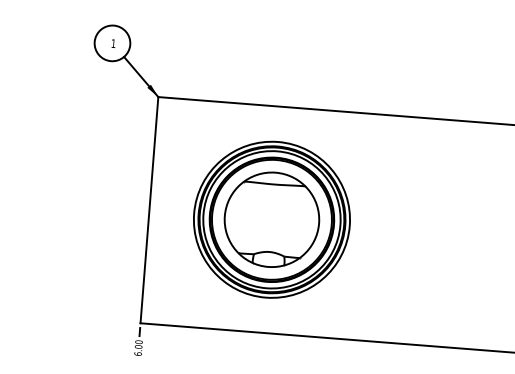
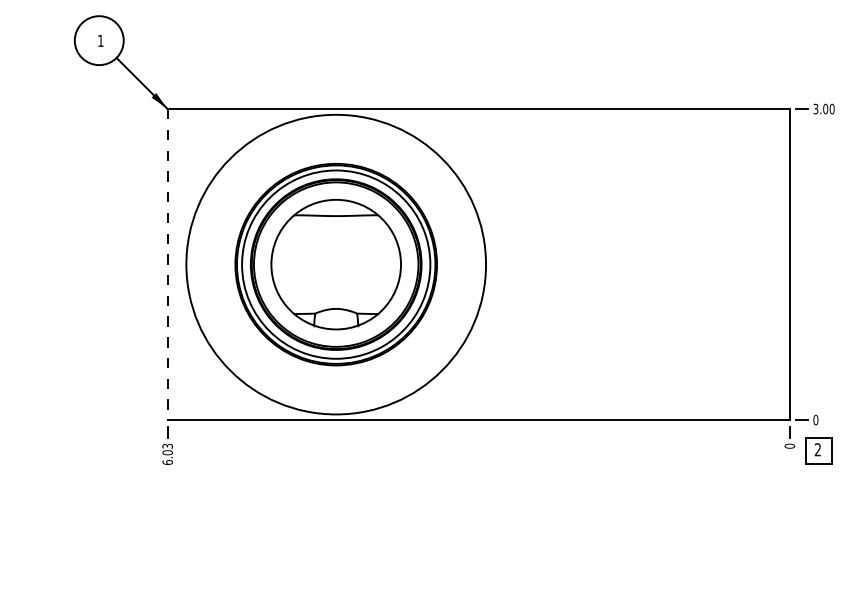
line: (149, 210) -> (167, 264), solid -> dashed
circle: (272, 219) -> (336, 264), size x1.4
text: (138, 341) -> (167, 445), 6.00 -> 6.03

